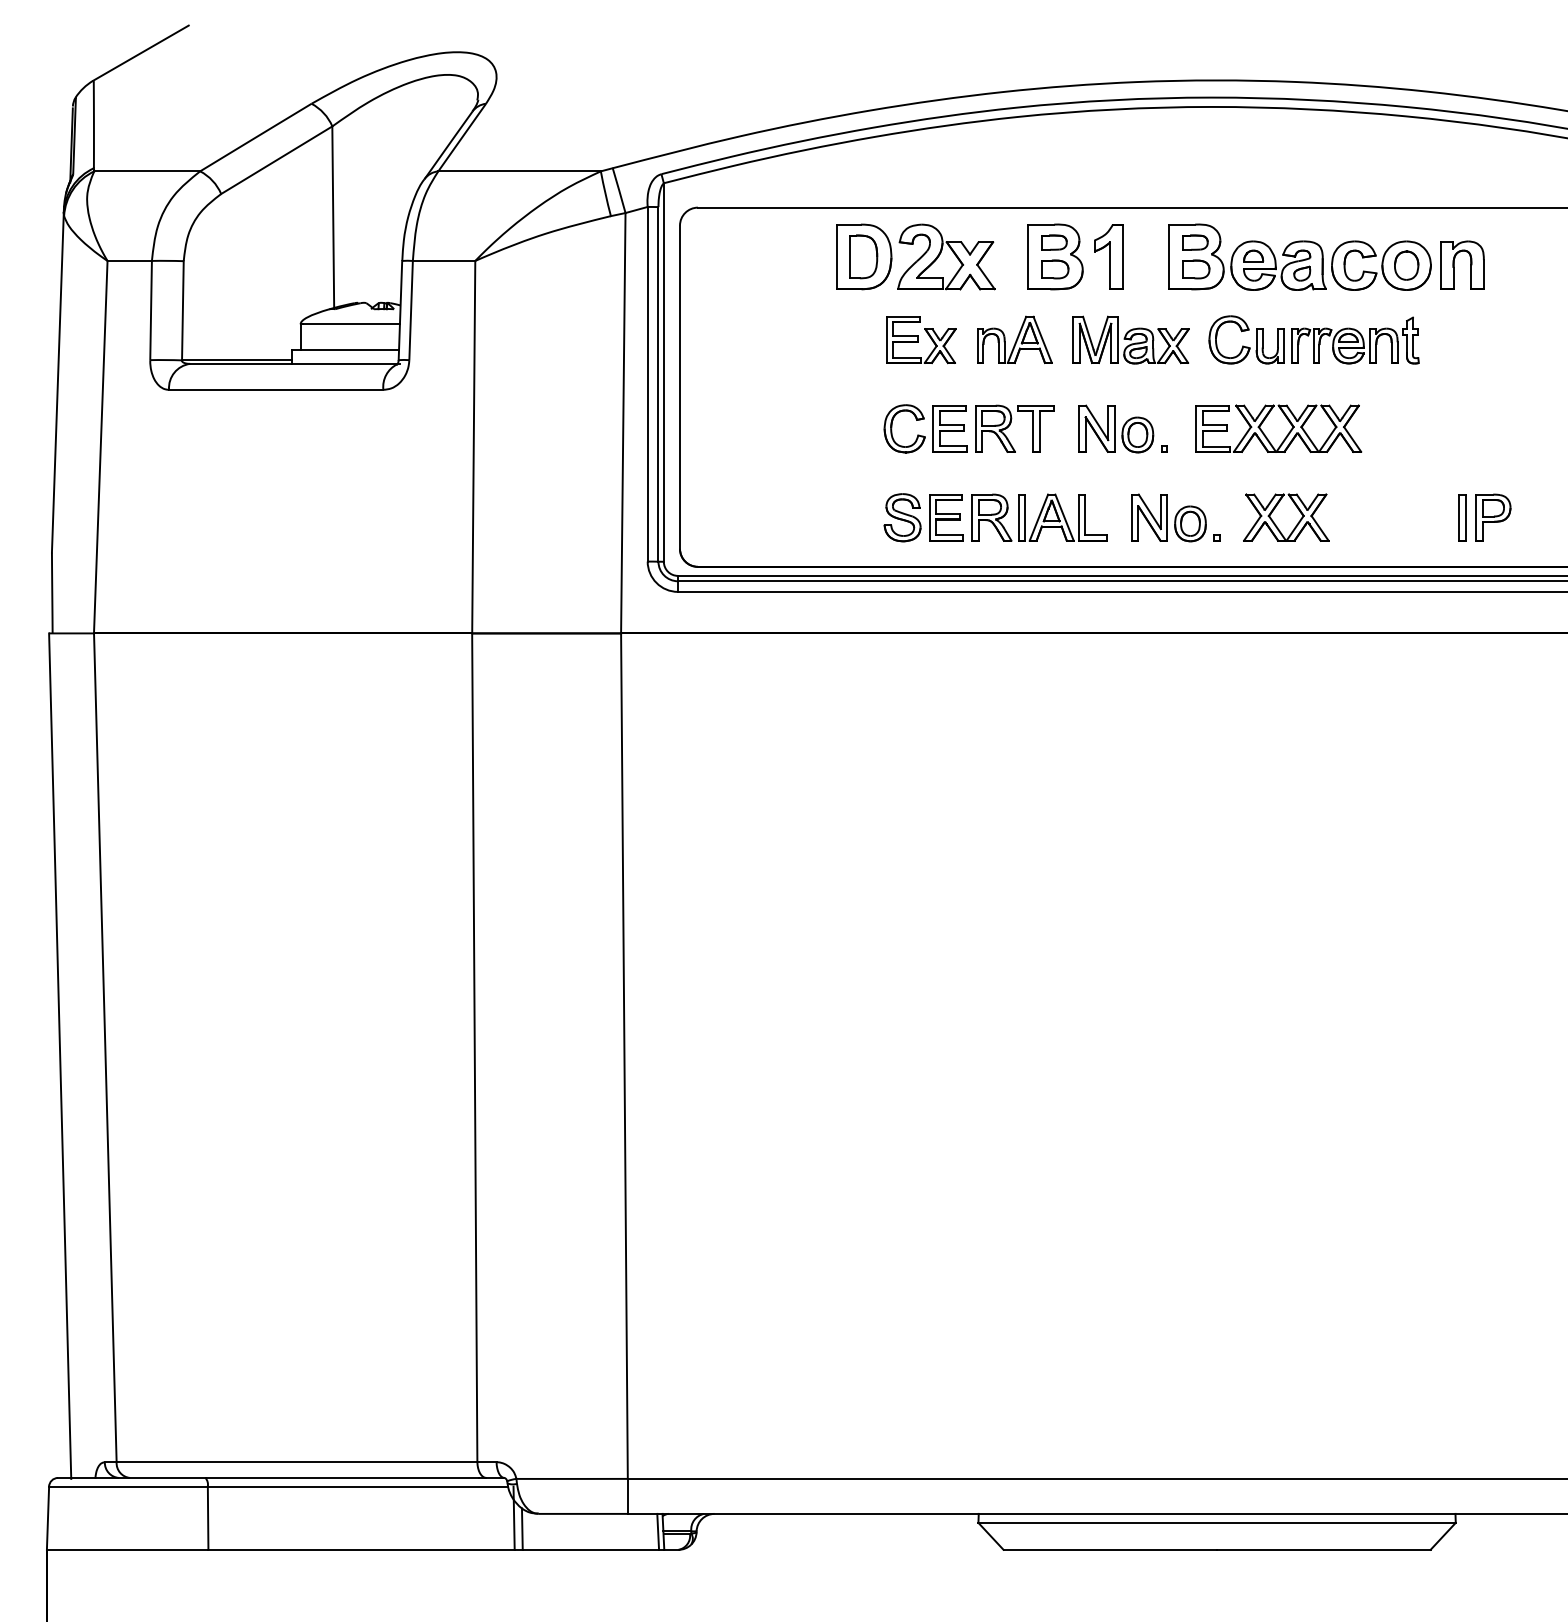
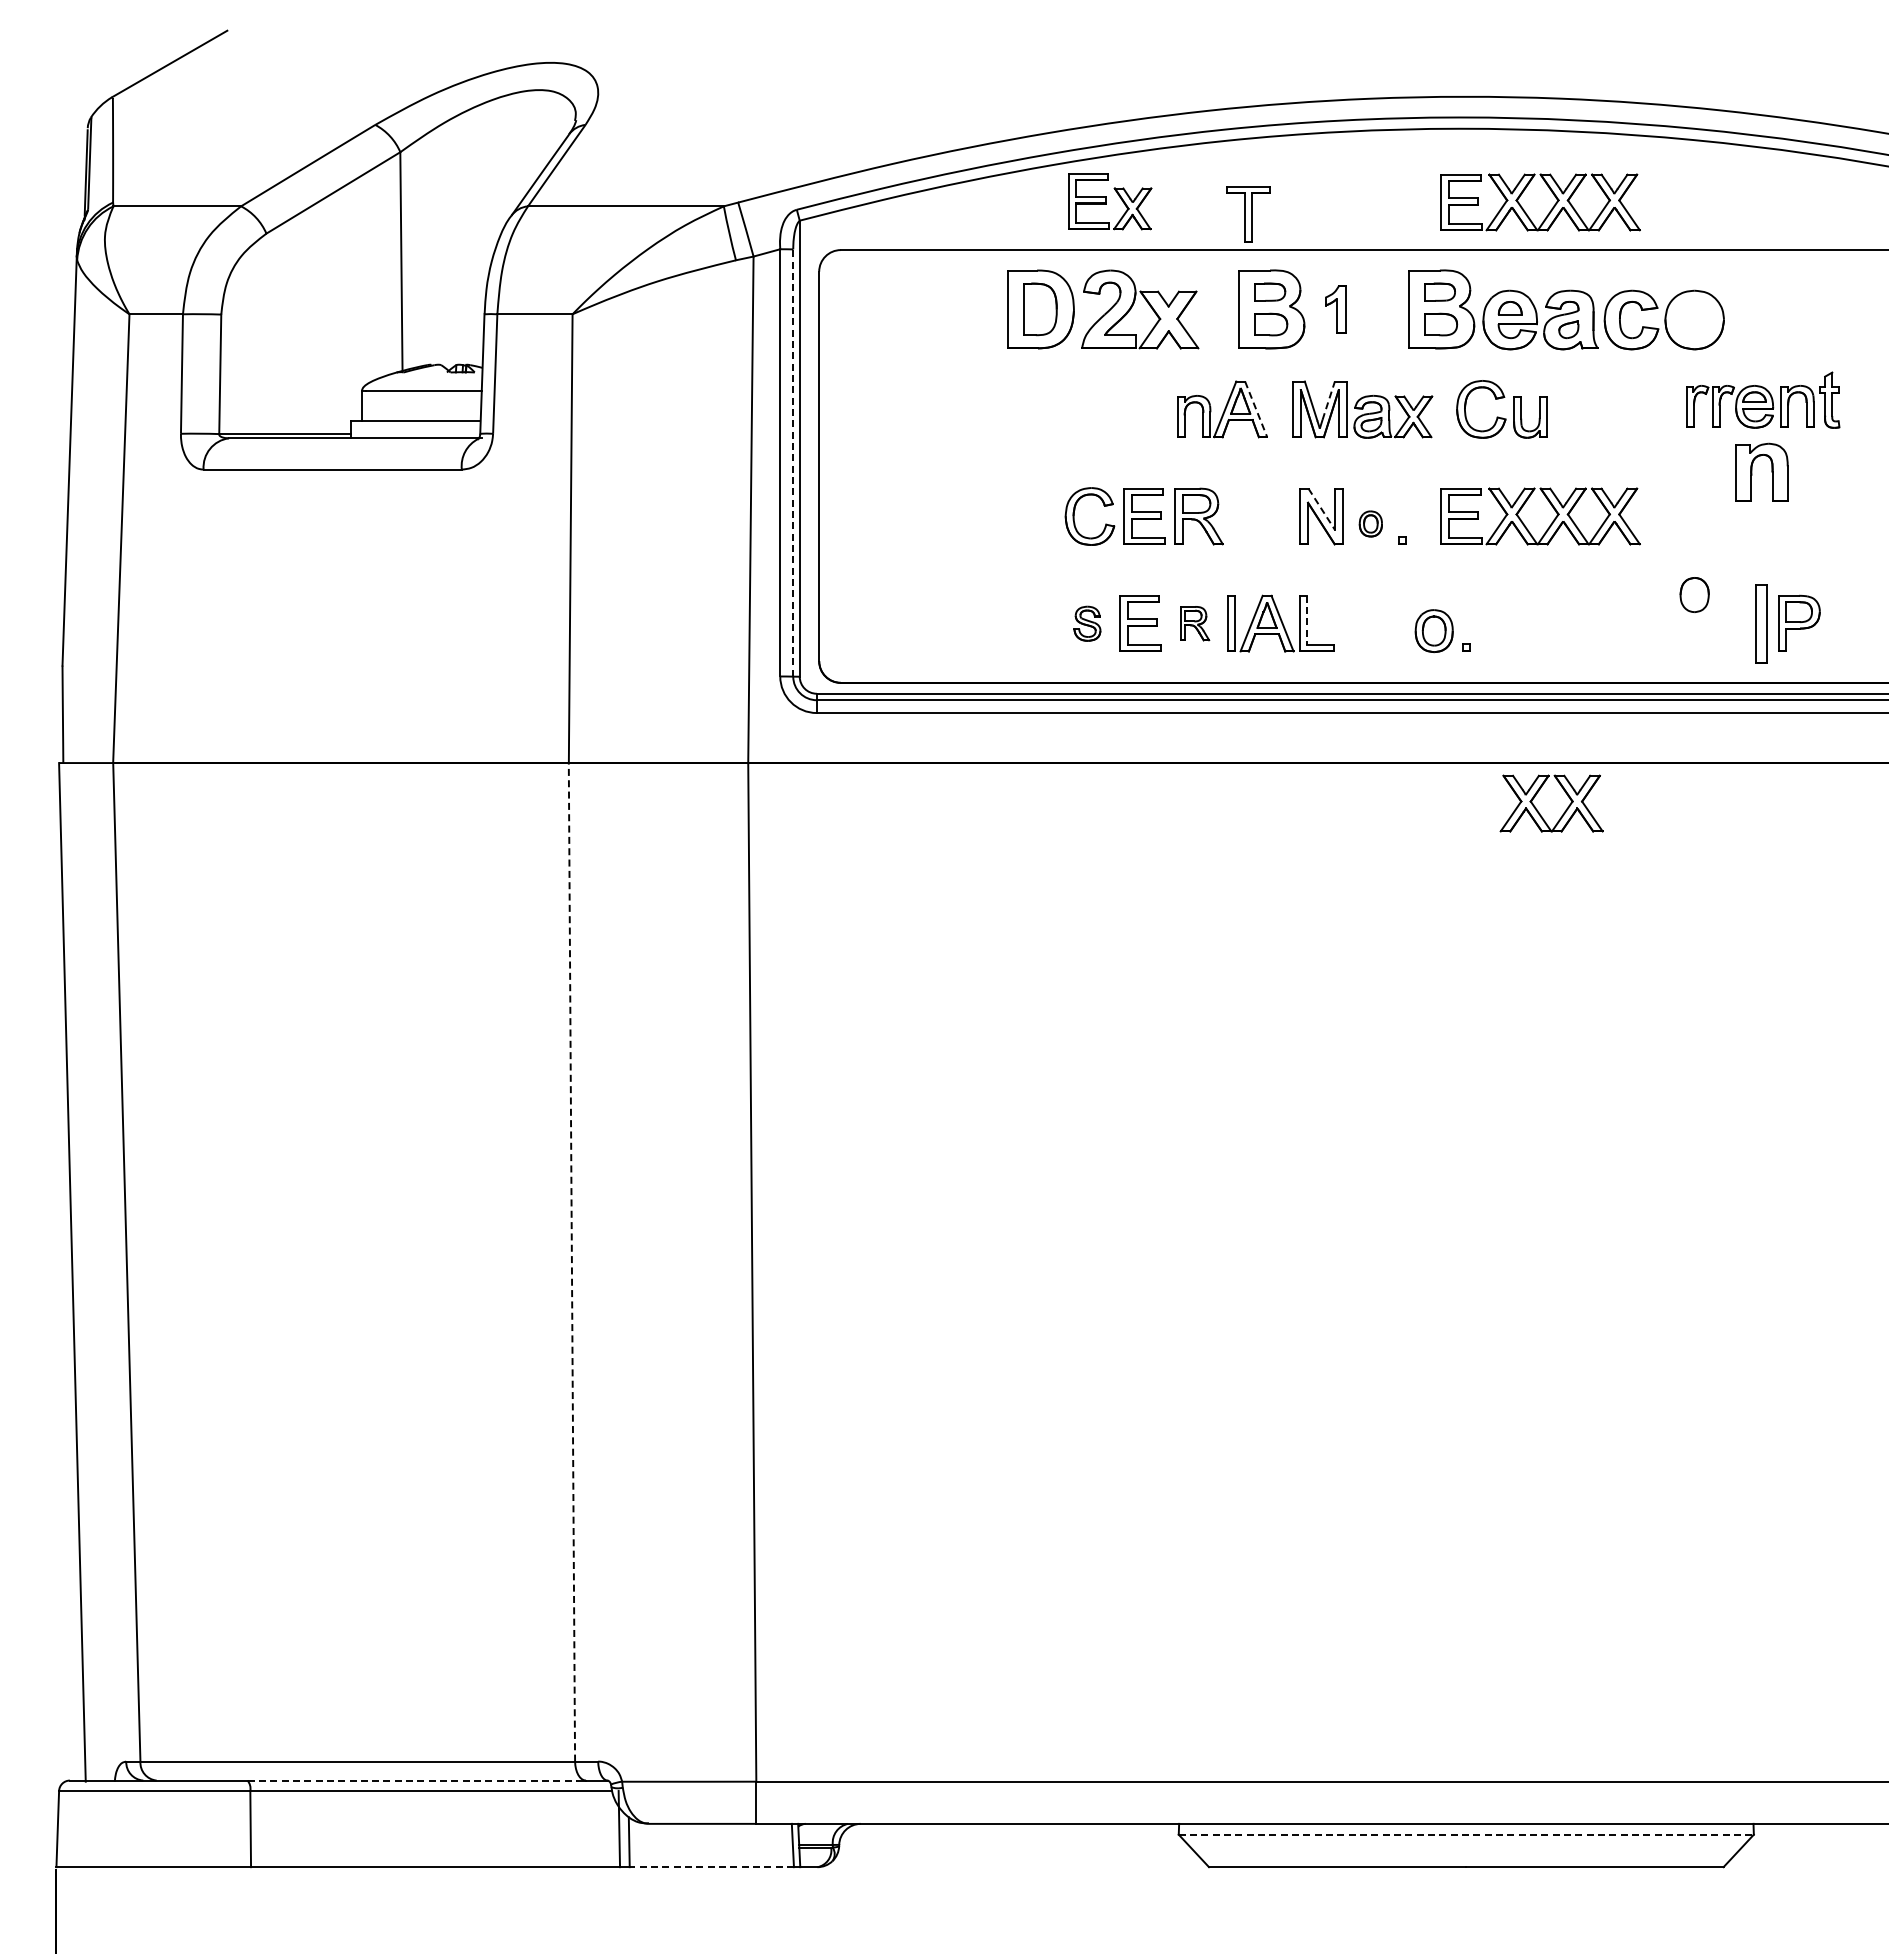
part: (1287, 173) -> (1551, 208), added
part: (1108, 256) -> (1335, 309), size x0.6
part: (1454, 264) -> (1752, 471), moved
part: (1406, 265) -> (1694, 594), moved
line: (1102, 332) -> (1328, 400), solid -> dashed
part: (921, 339) -> (1110, 201), moved
line: (1042, 339) -> (1256, 409), solid -> dashed
part: (1355, 339) -> (1763, 399), moved
line: (658, 384) -> (793, 463), solid -> dashed
line: (1096, 422) -> (1321, 509), solid -> dashed
part: (1036, 428) -> (1248, 214), moved
part: (1137, 434) -> (1370, 523), size x0.6
line: (1085, 515) -> (1307, 620), solid -> dashed
part: (902, 517) -> (1087, 623), size x0.6
part: (991, 517) -> (1194, 623), size x0.6
part: (1149, 517) -> (1384, 623), removed
part: (1462, 517) -> (1761, 623), size x1.4
part: (1275, 523) -> (1538, 810), moved
line: (474, 1047) -> (571, 1261), solid -> dashed
line: (342, 1477) -> (412, 1780), solid -> dashed
line: (1217, 1522) -> (1466, 1834), solid -> dashed
line: (590, 1550) -> (711, 1867), solid -> dashed

